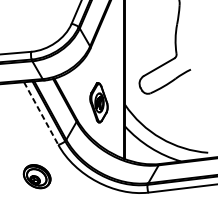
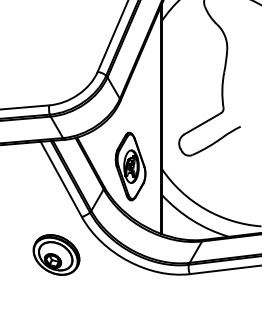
part: (98, 102) -> (130, 166), size x1.43
line: (41, 113) -> (61, 179), dashed -> solid
part: (37, 176) -> (56, 254), size x1.43

